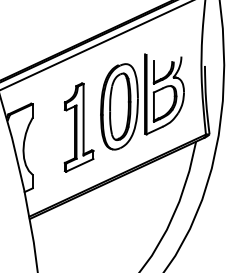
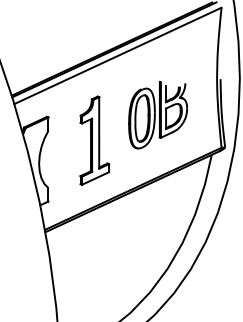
part: (141, 101) -> (157, 114), size x0.7

